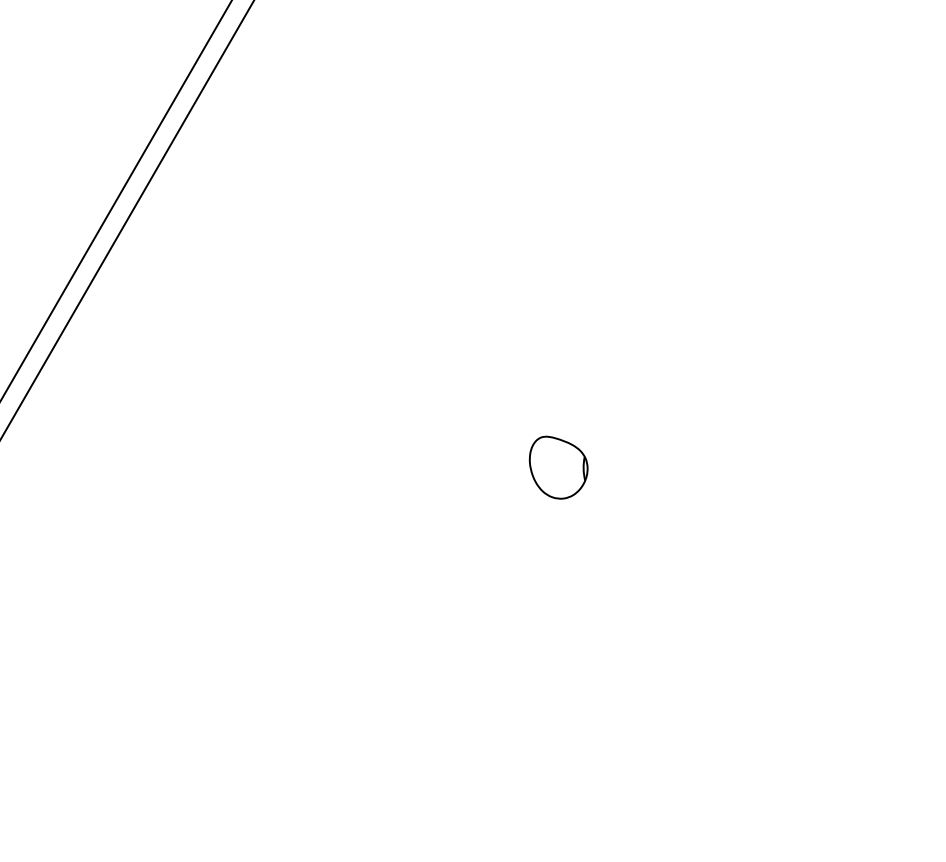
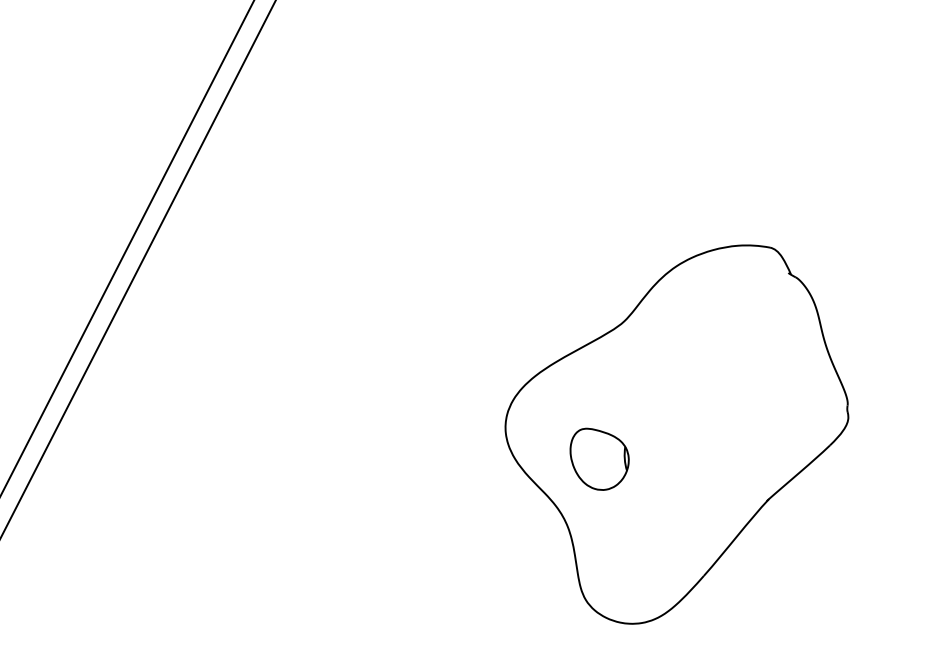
part: (637, 447) -> (677, 434), added

